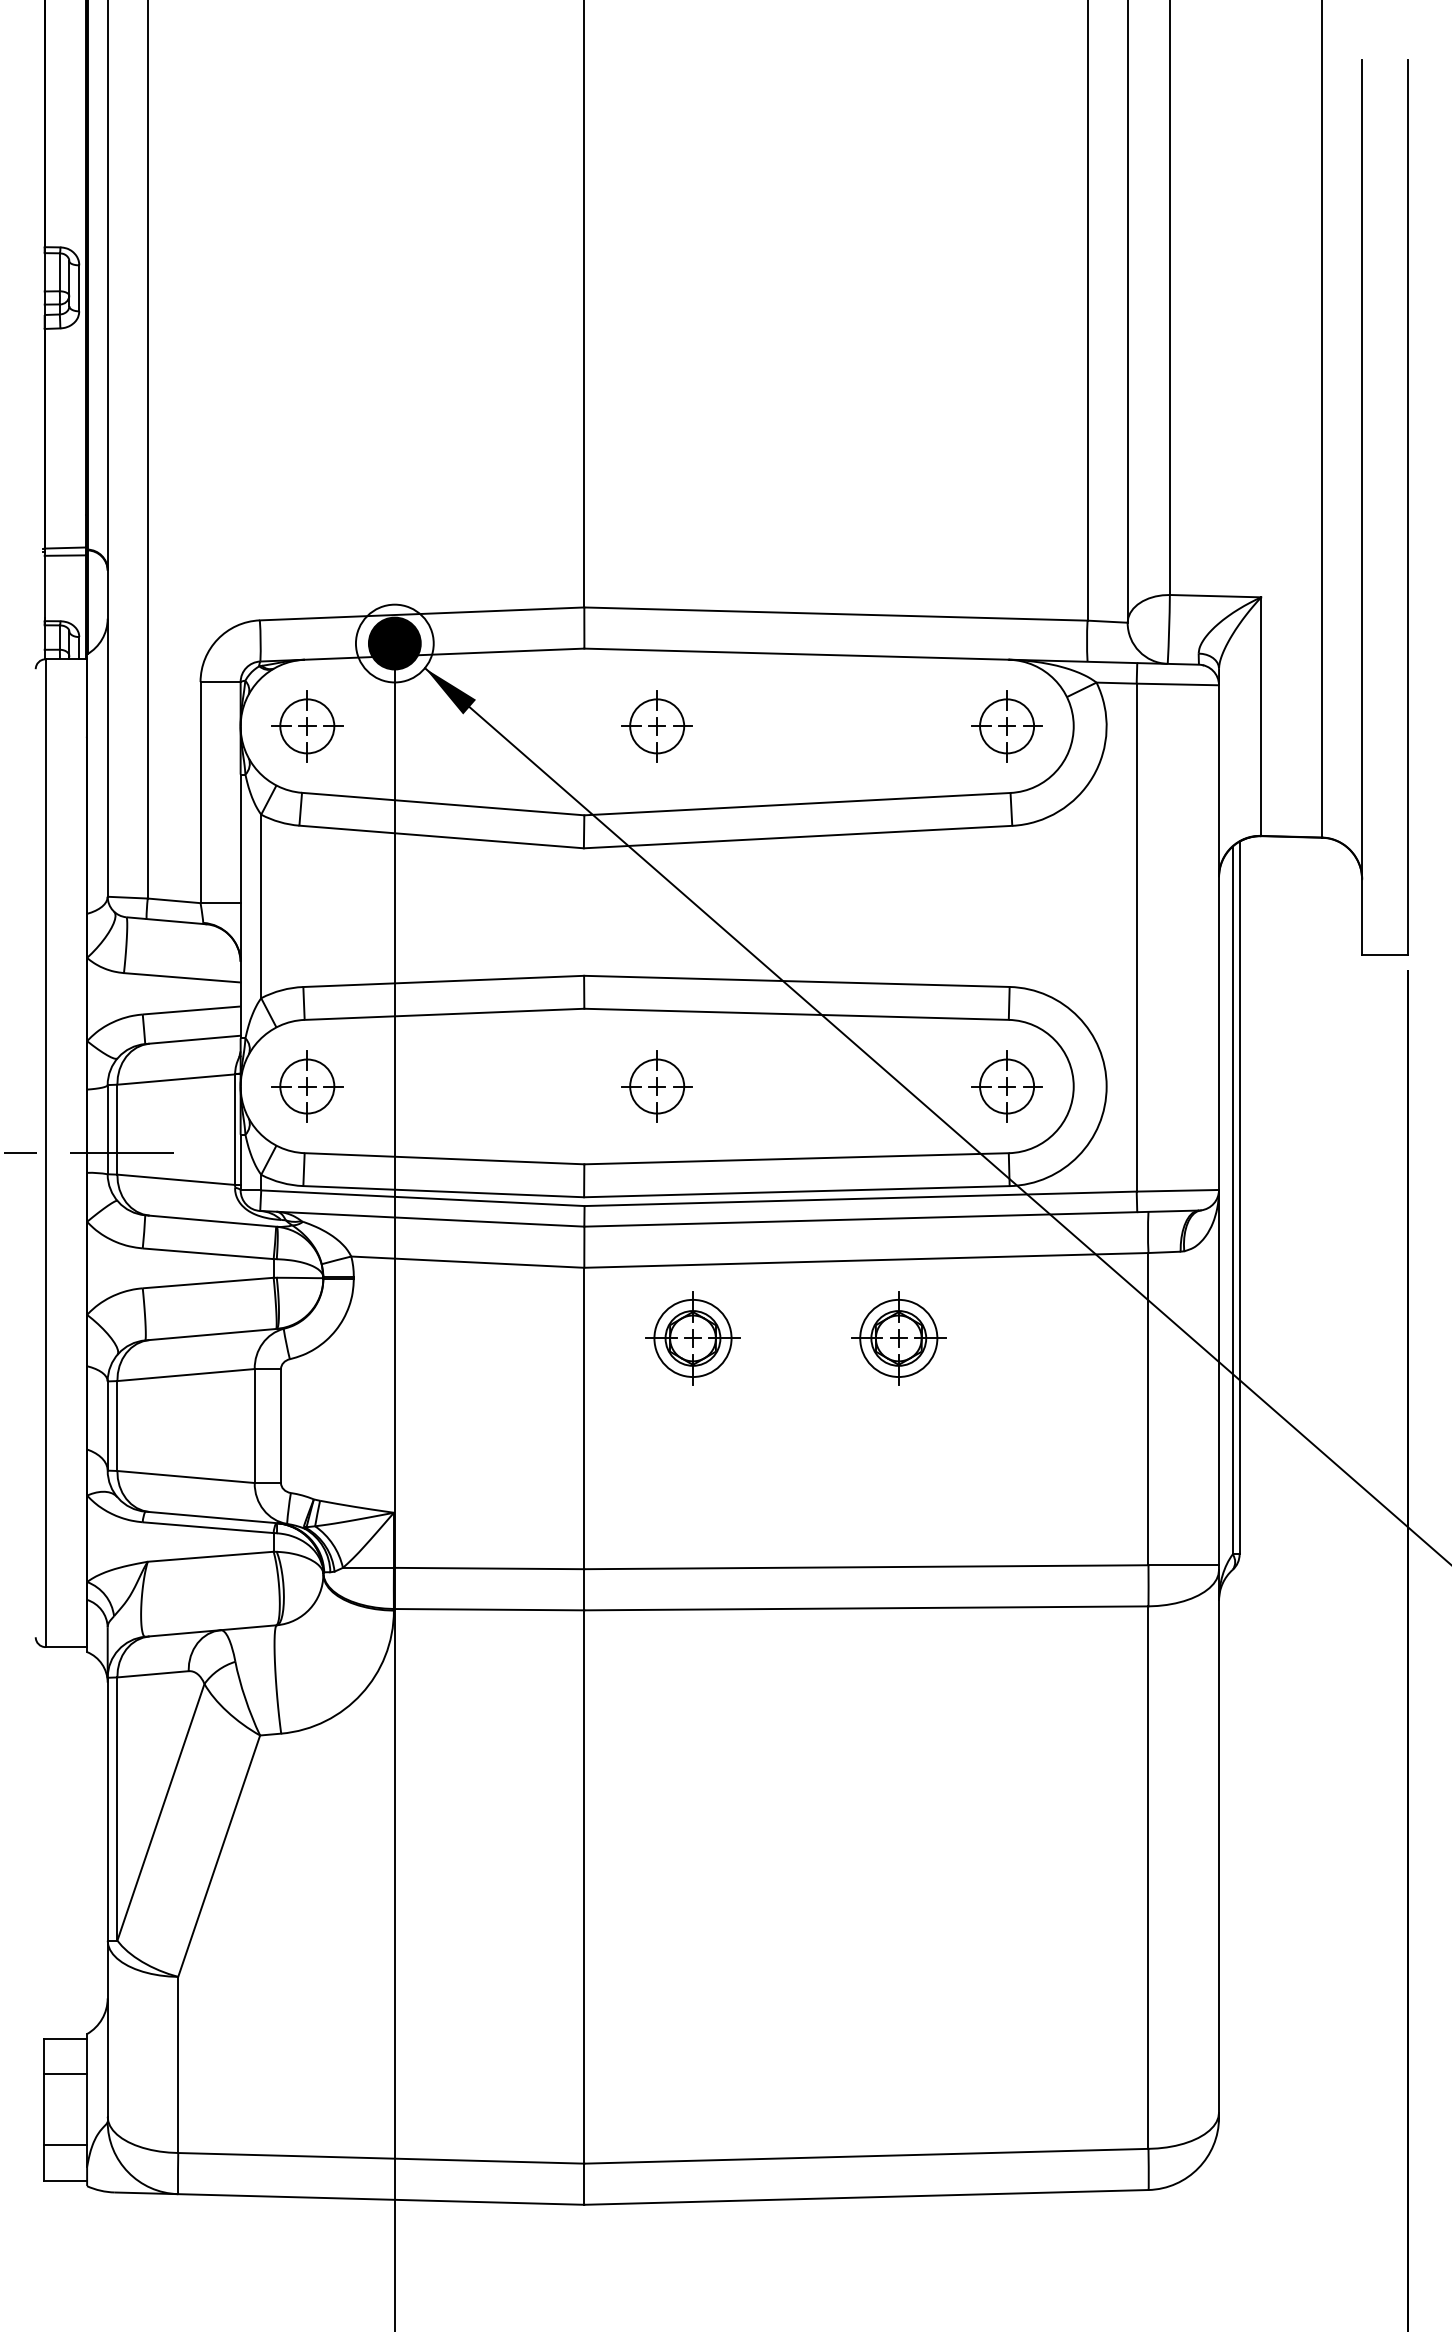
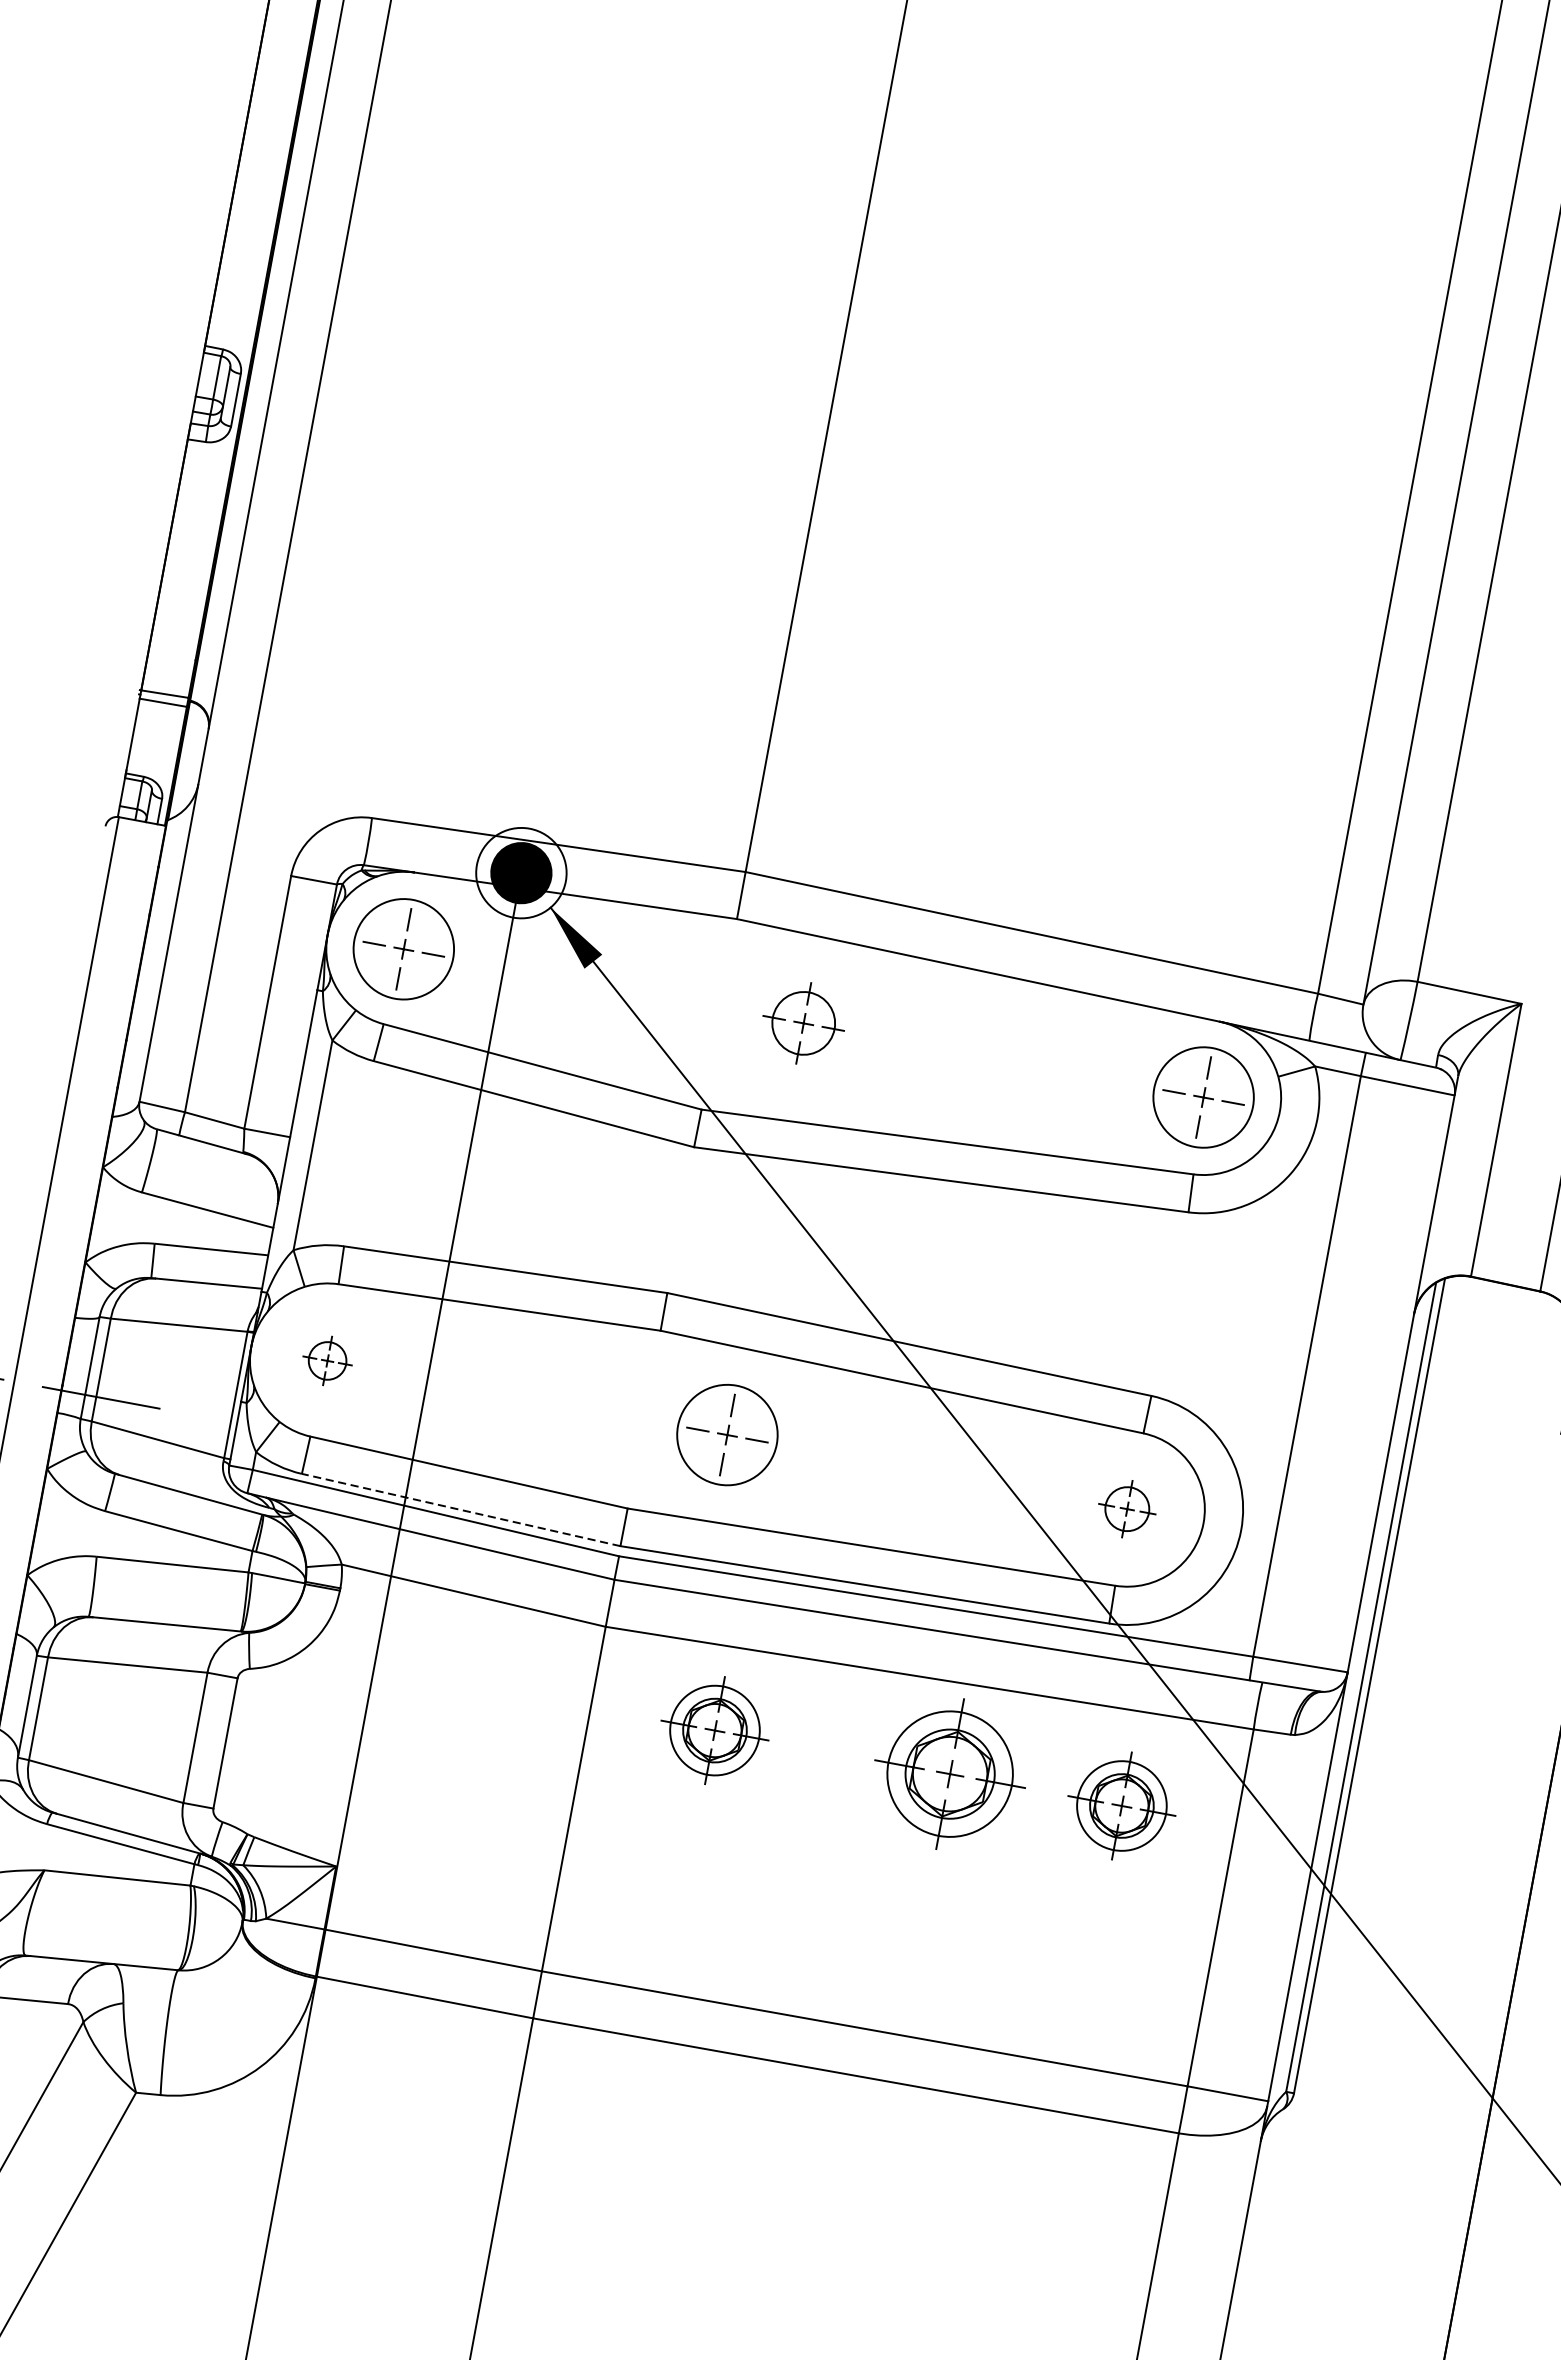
circle: (307, 726) -> (403, 949), size x1.6
circle: (1007, 726) -> (1204, 1097), size x1.6
part: (307, 1086) -> (327, 1360), size x0.6
circle: (657, 1086) -> (727, 1435), size x1.6
part: (1006, 1086) -> (1126, 1509), size x0.7
line: (443, 1191) -> (460, 1509), solid -> dashed
part: (898, 1338) -> (949, 1774), size x1.4
part: (1048, 1338) -> (1121, 1805), added

